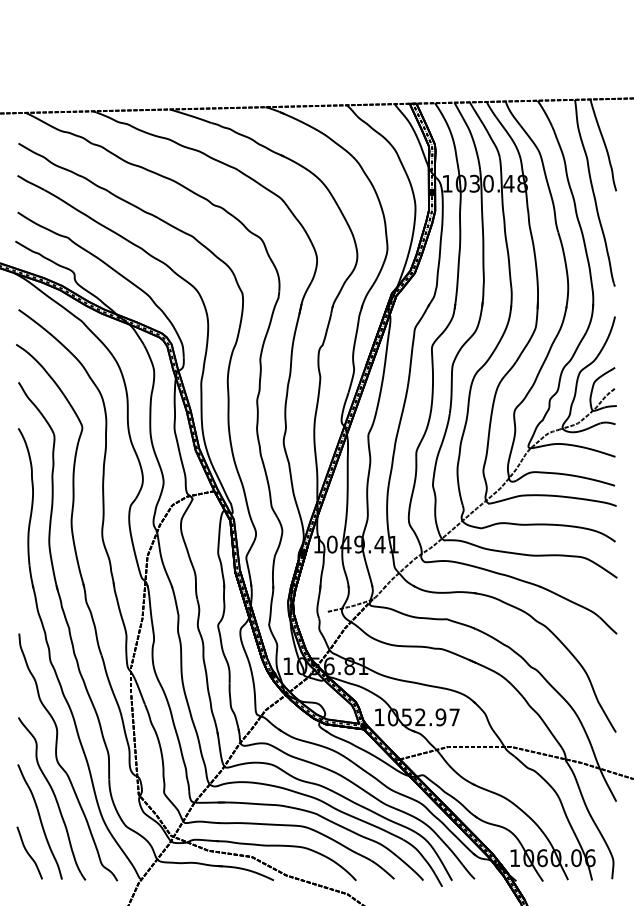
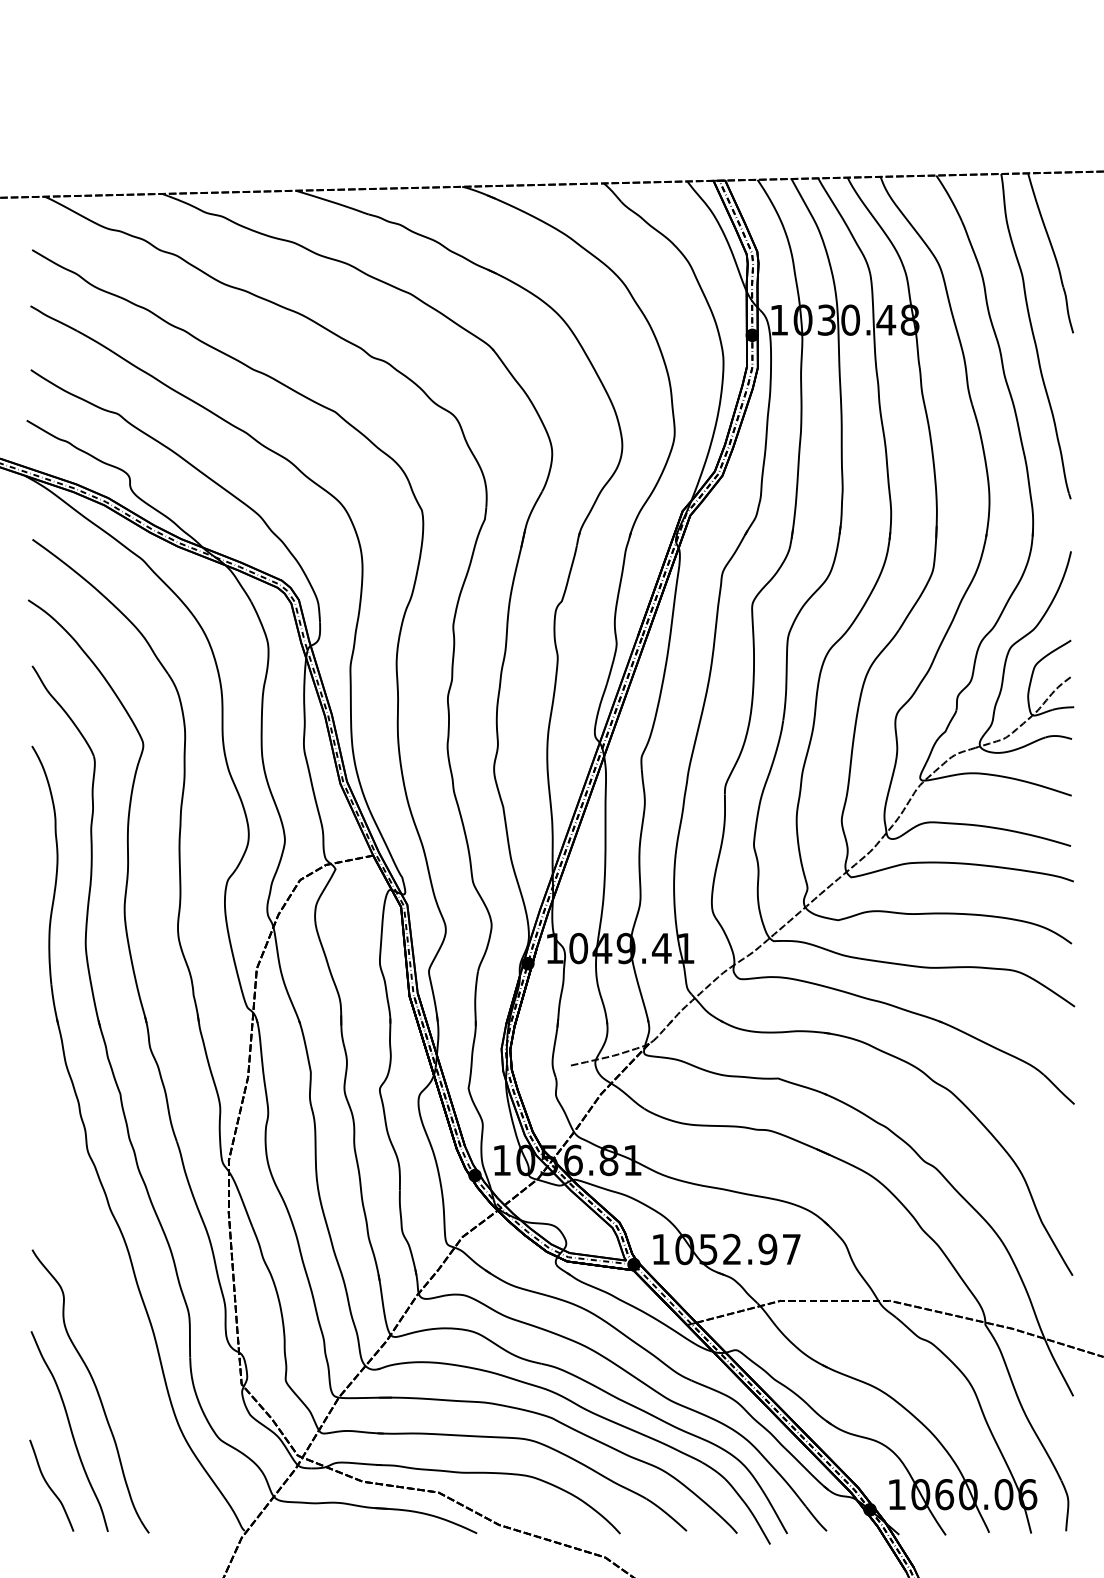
curve: (59, 762) -> (103, 1327), removed

